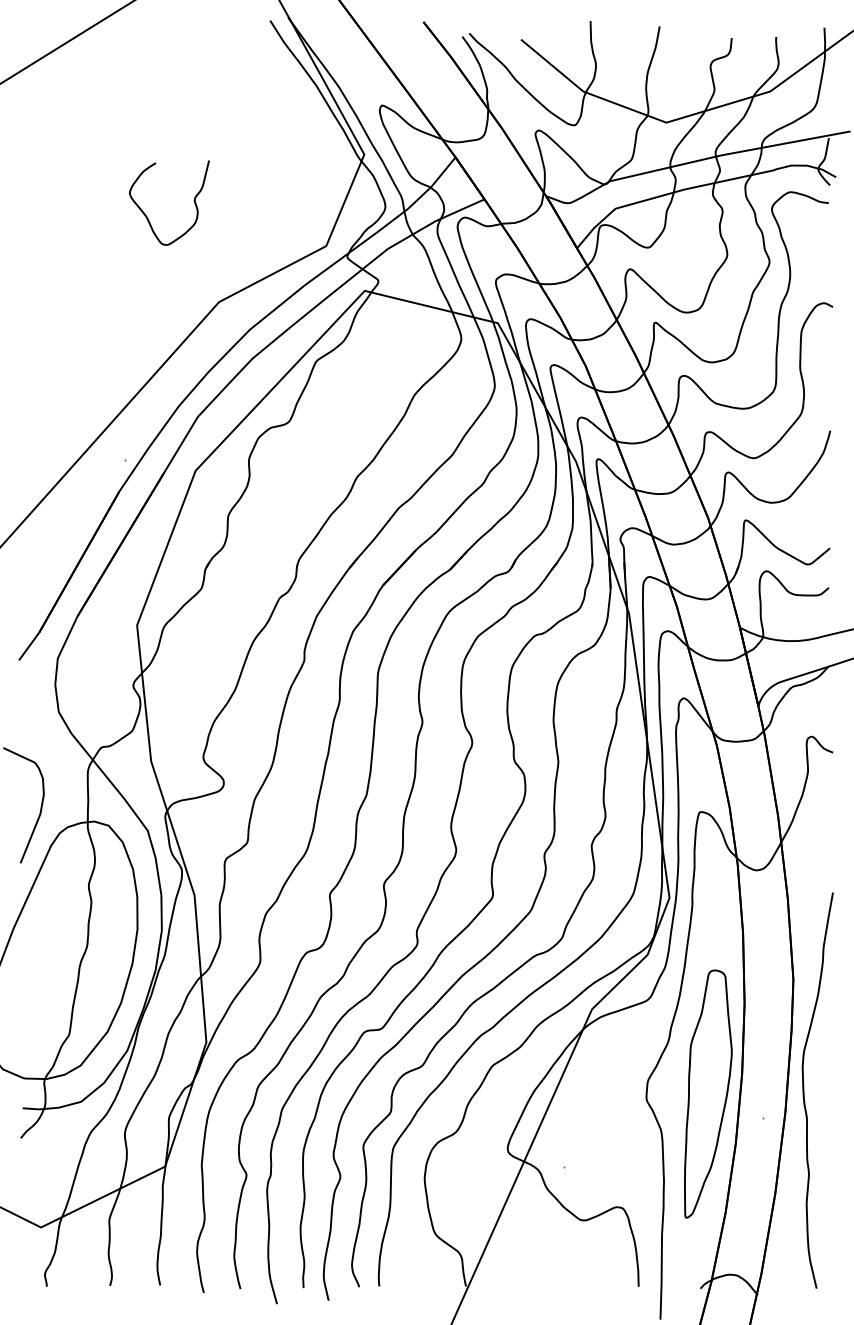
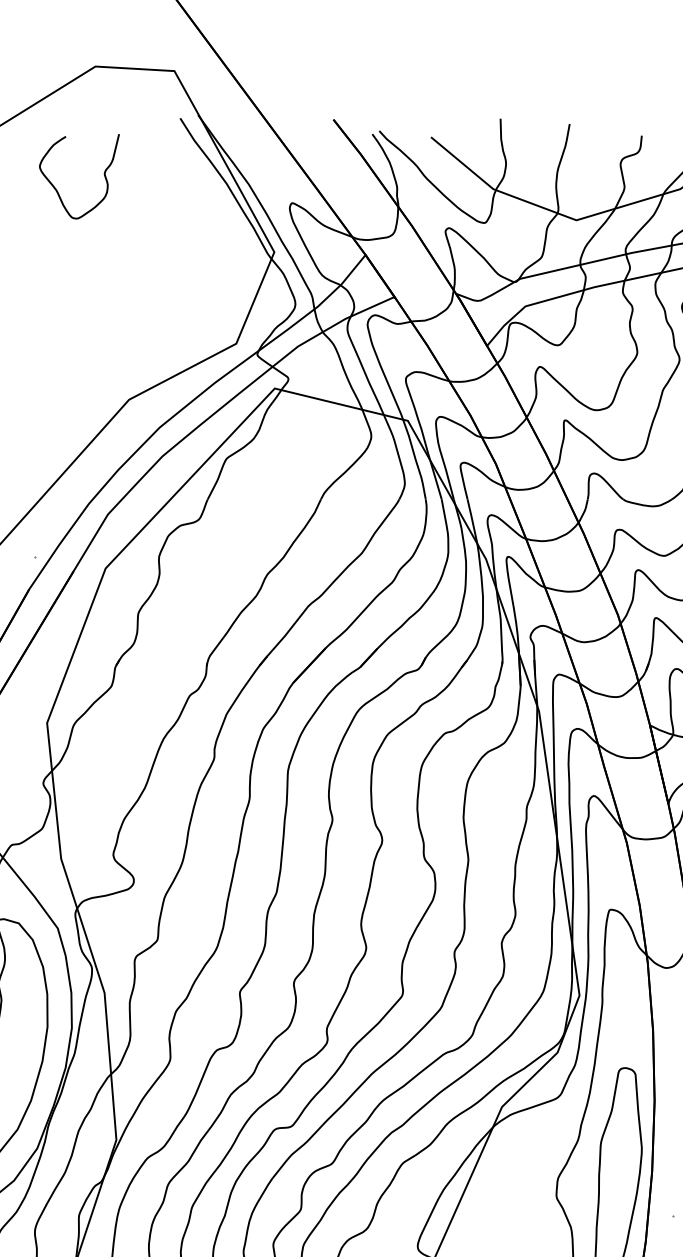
curve: (193, 200) -> (103, 174), moved

